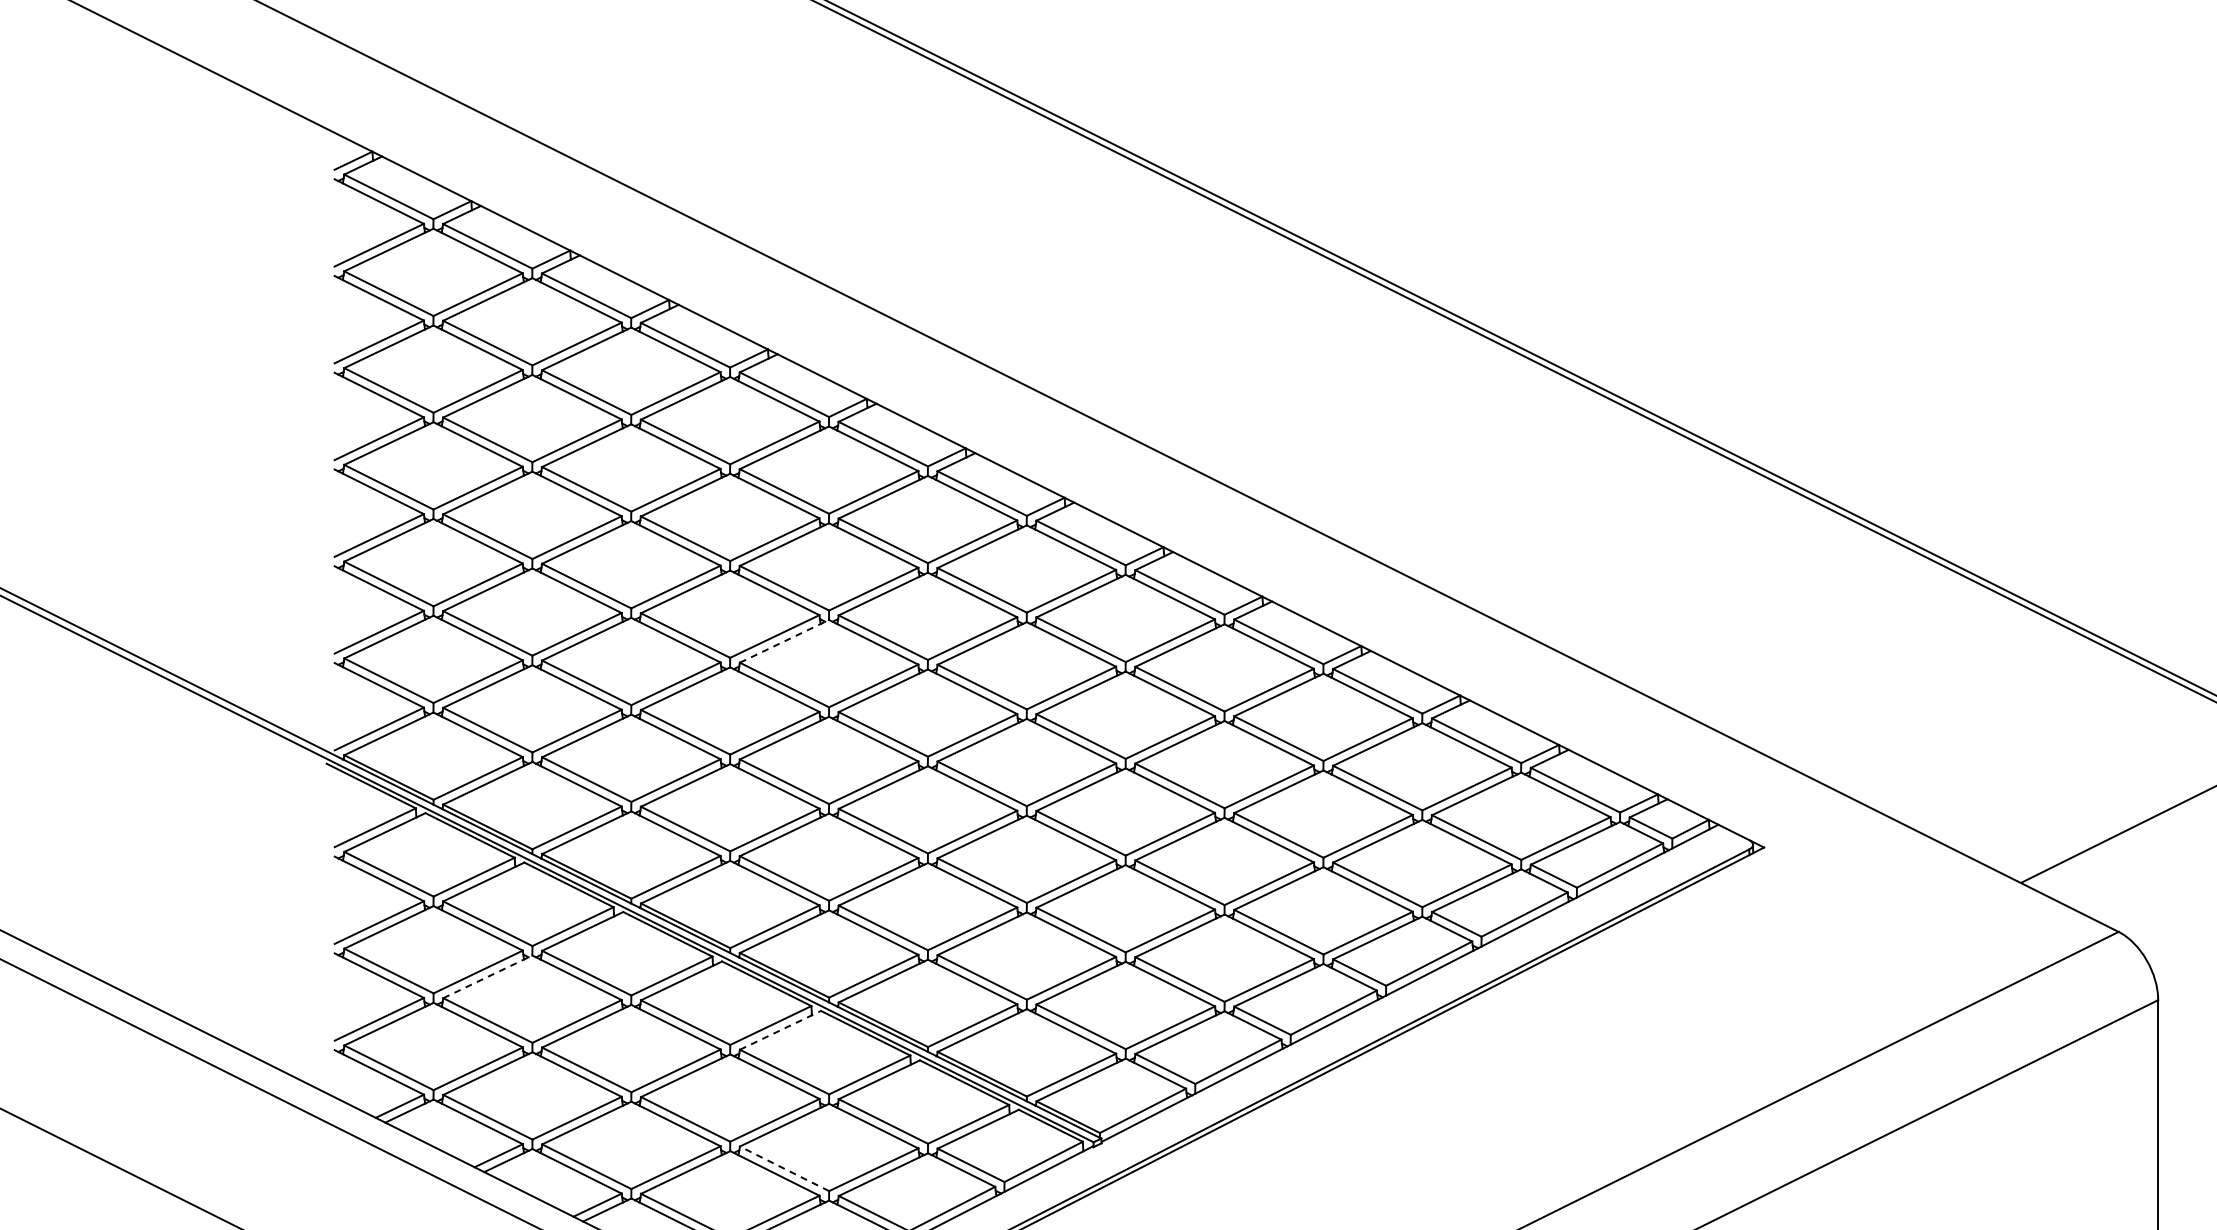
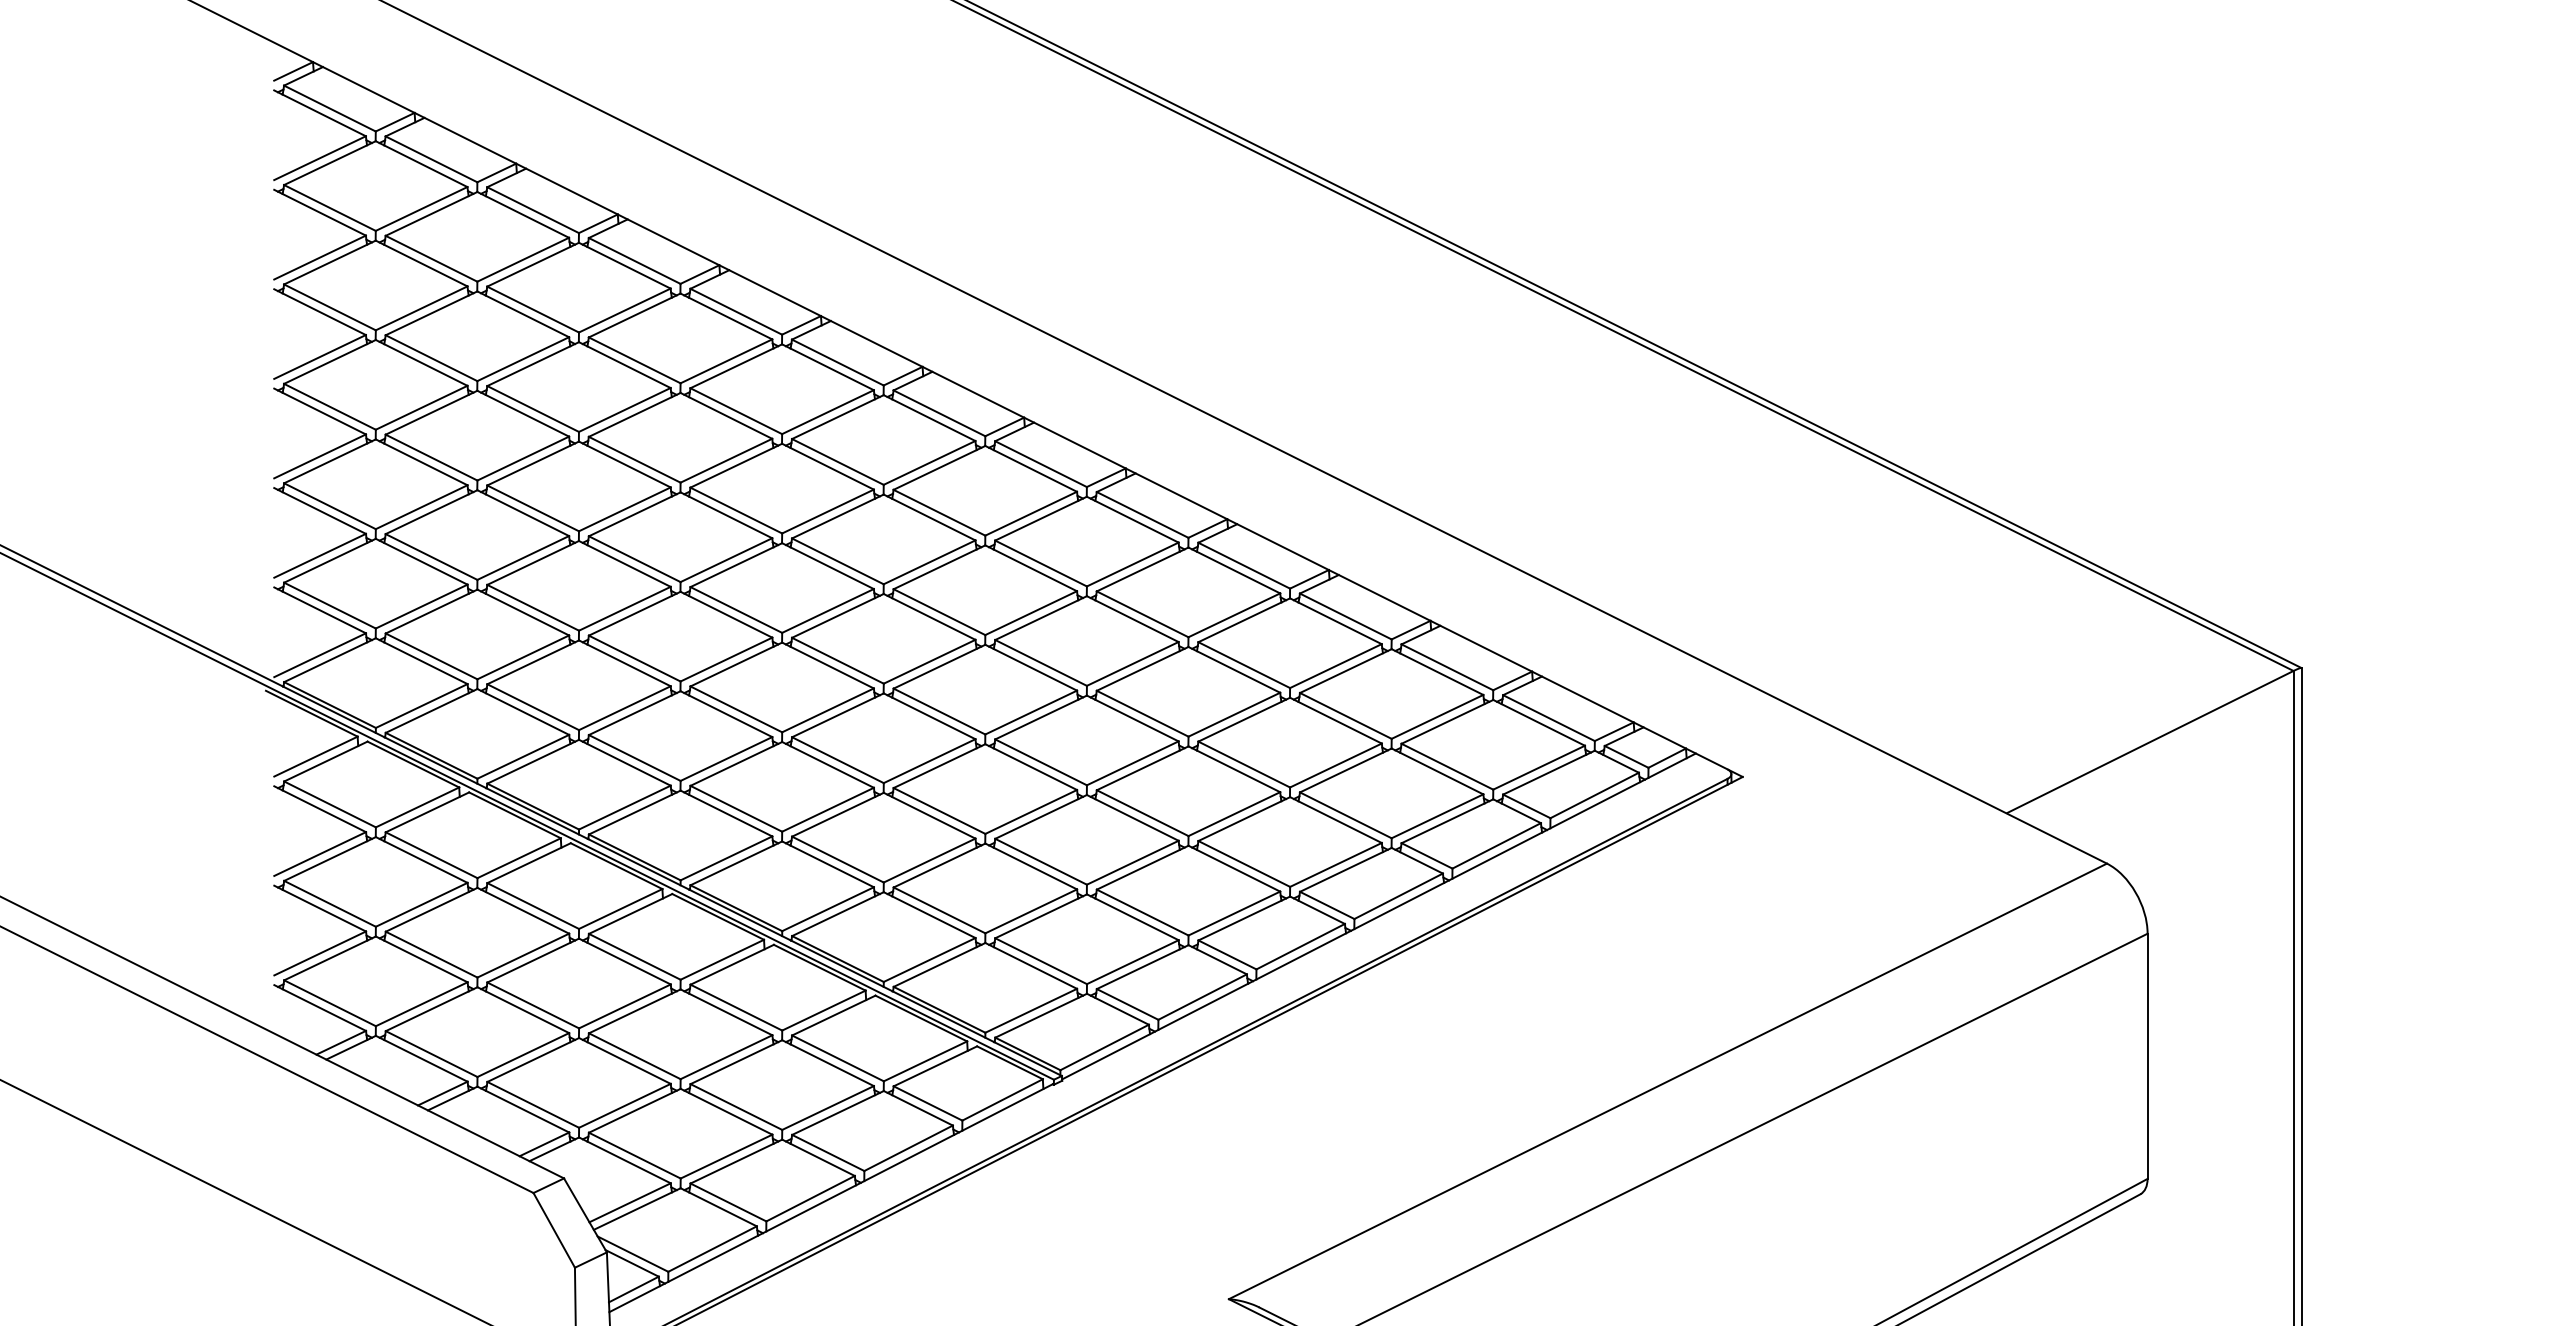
line: (784, 641) -> (736, 565), dashed -> solid
line: (487, 976) -> (431, 909), dashed -> solid
line: (780, 1030) -> (732, 964), dashed -> solid
line: (783, 1168) -> (735, 1106), dashed -> solid

